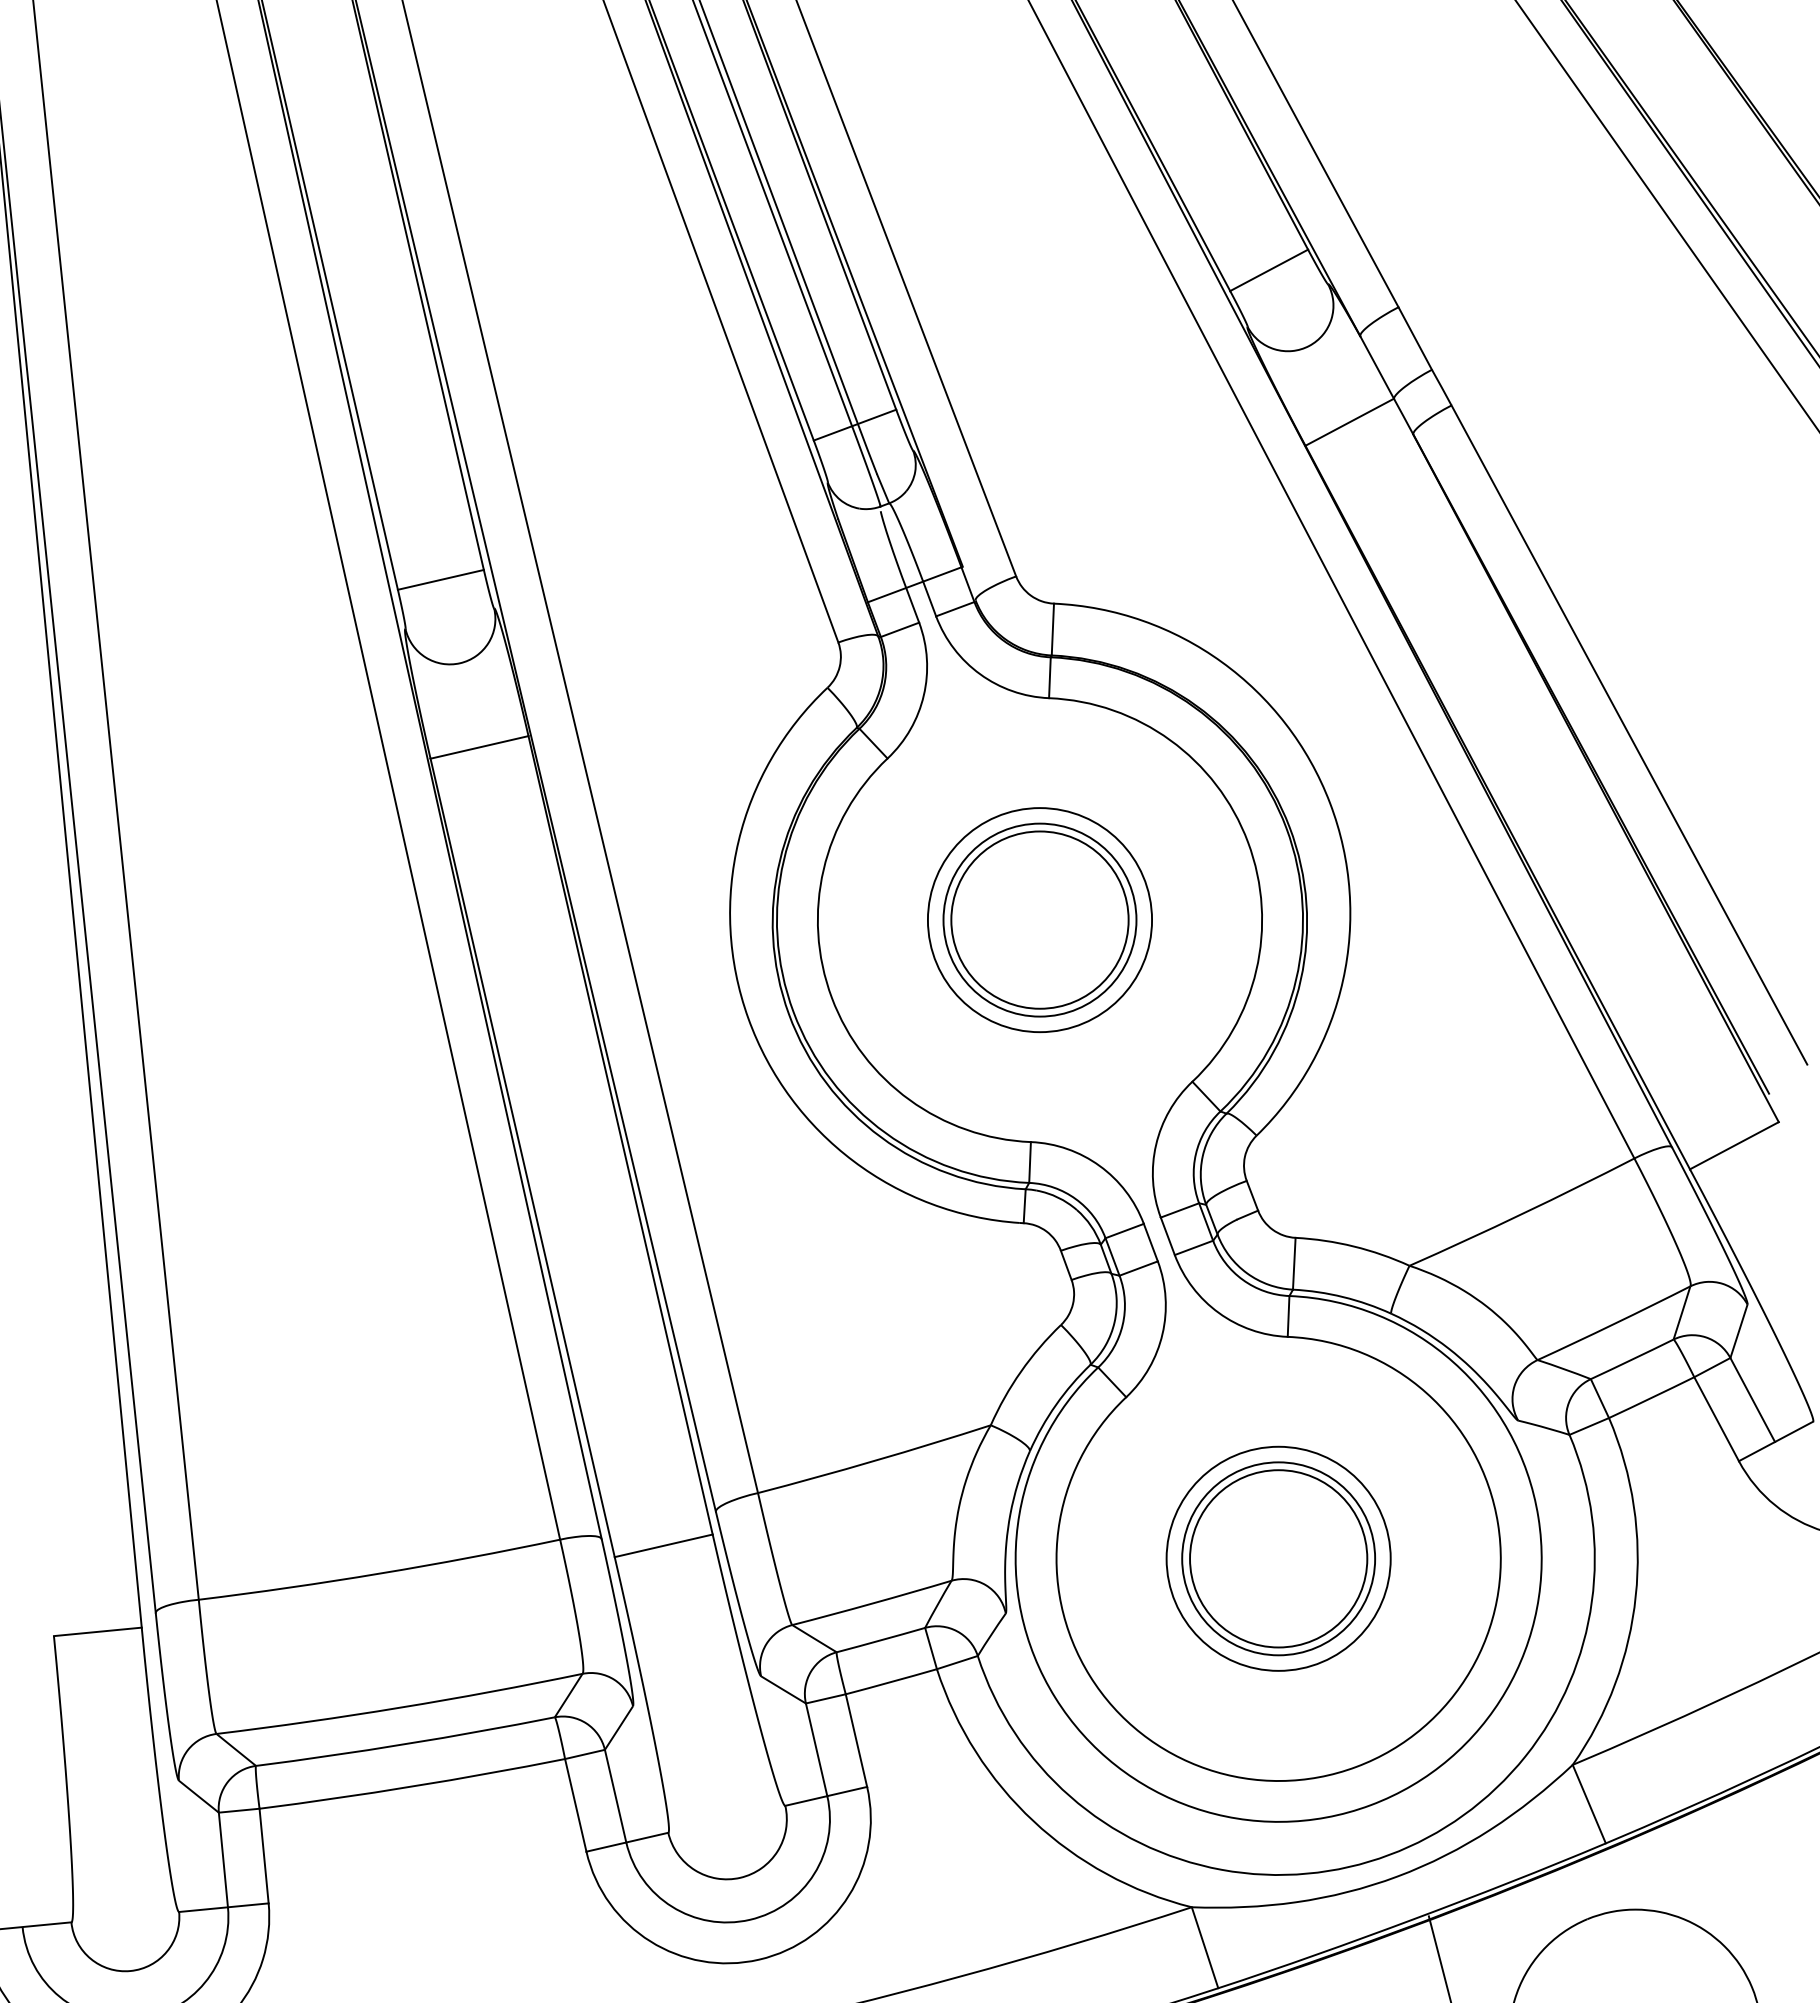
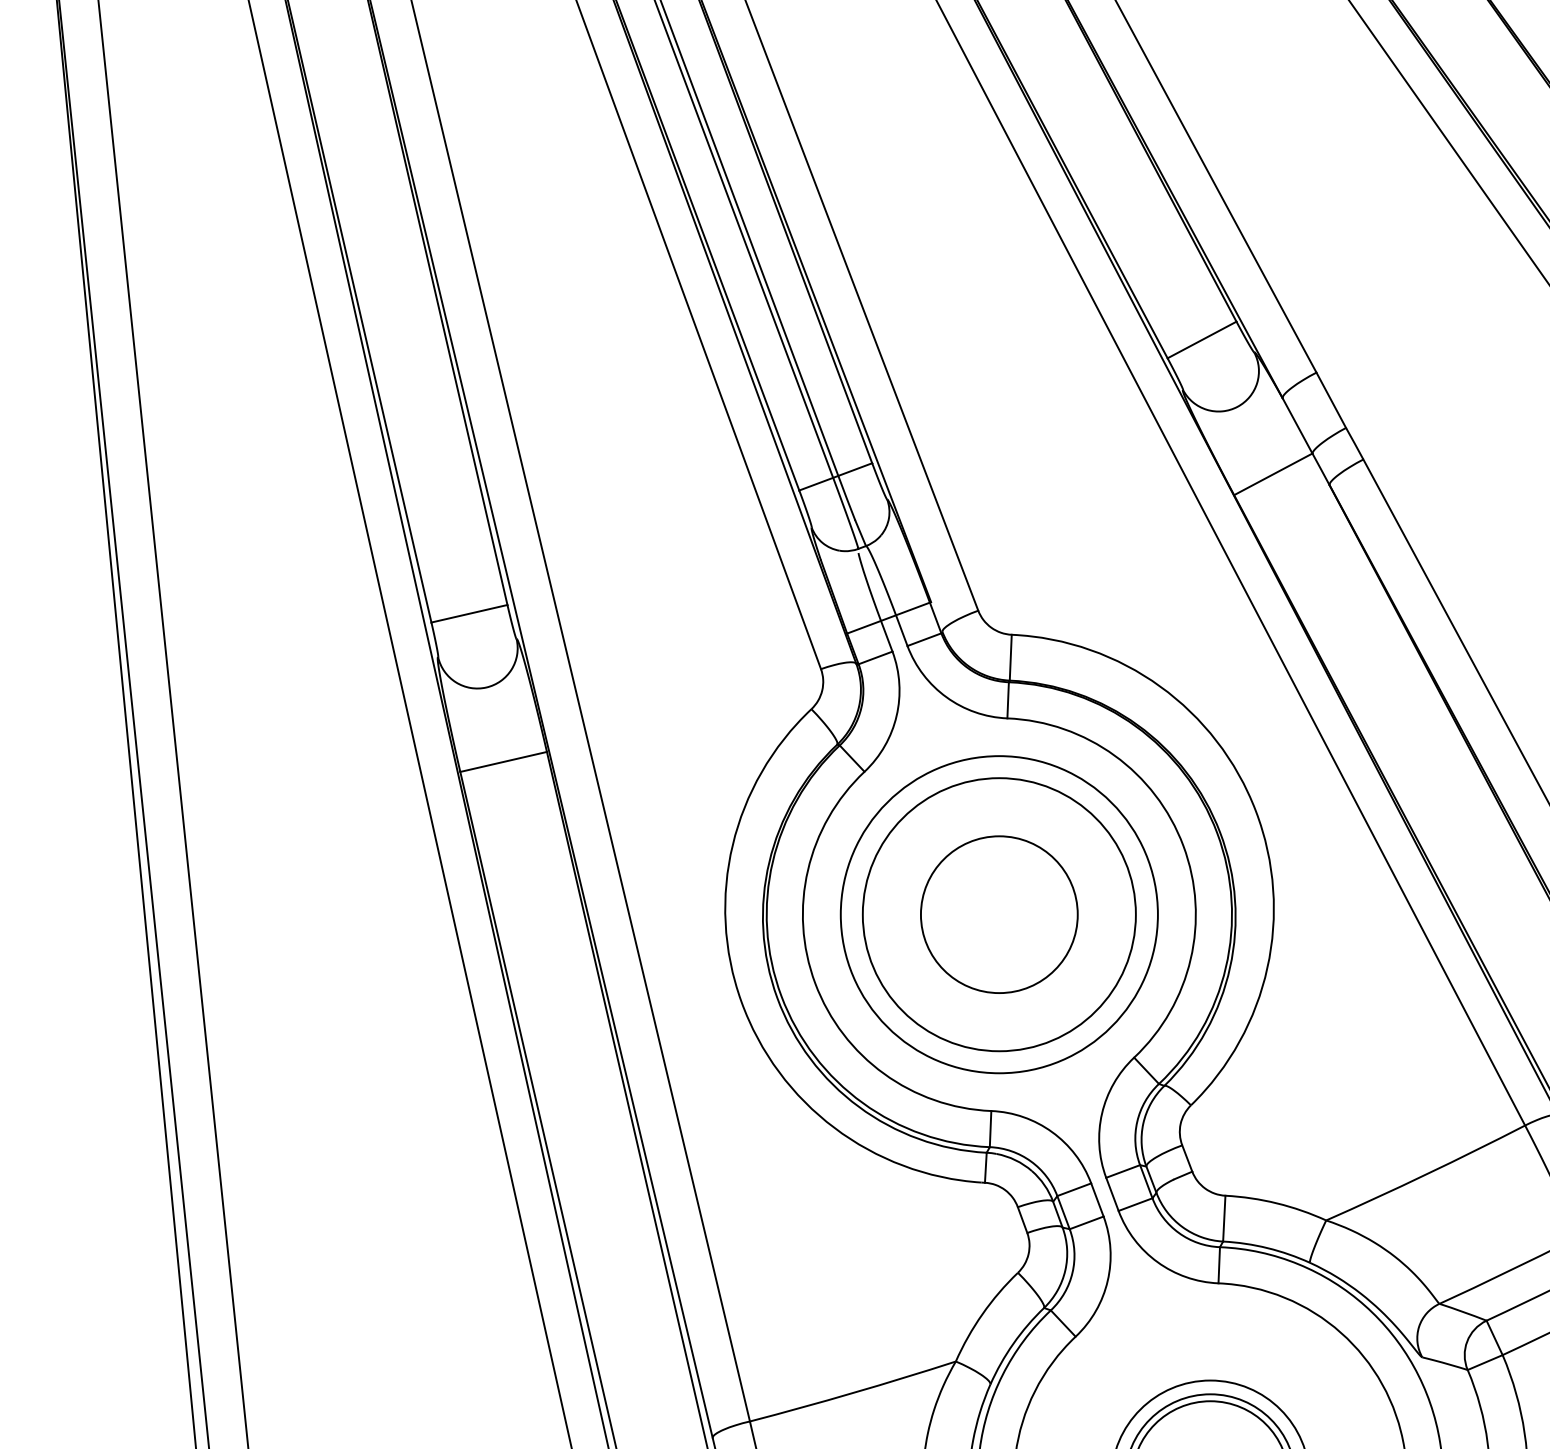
circle: (1039, 919) -> (998, 914), size x1.6
circle: (1039, 920) -> (998, 915), size x1.6

